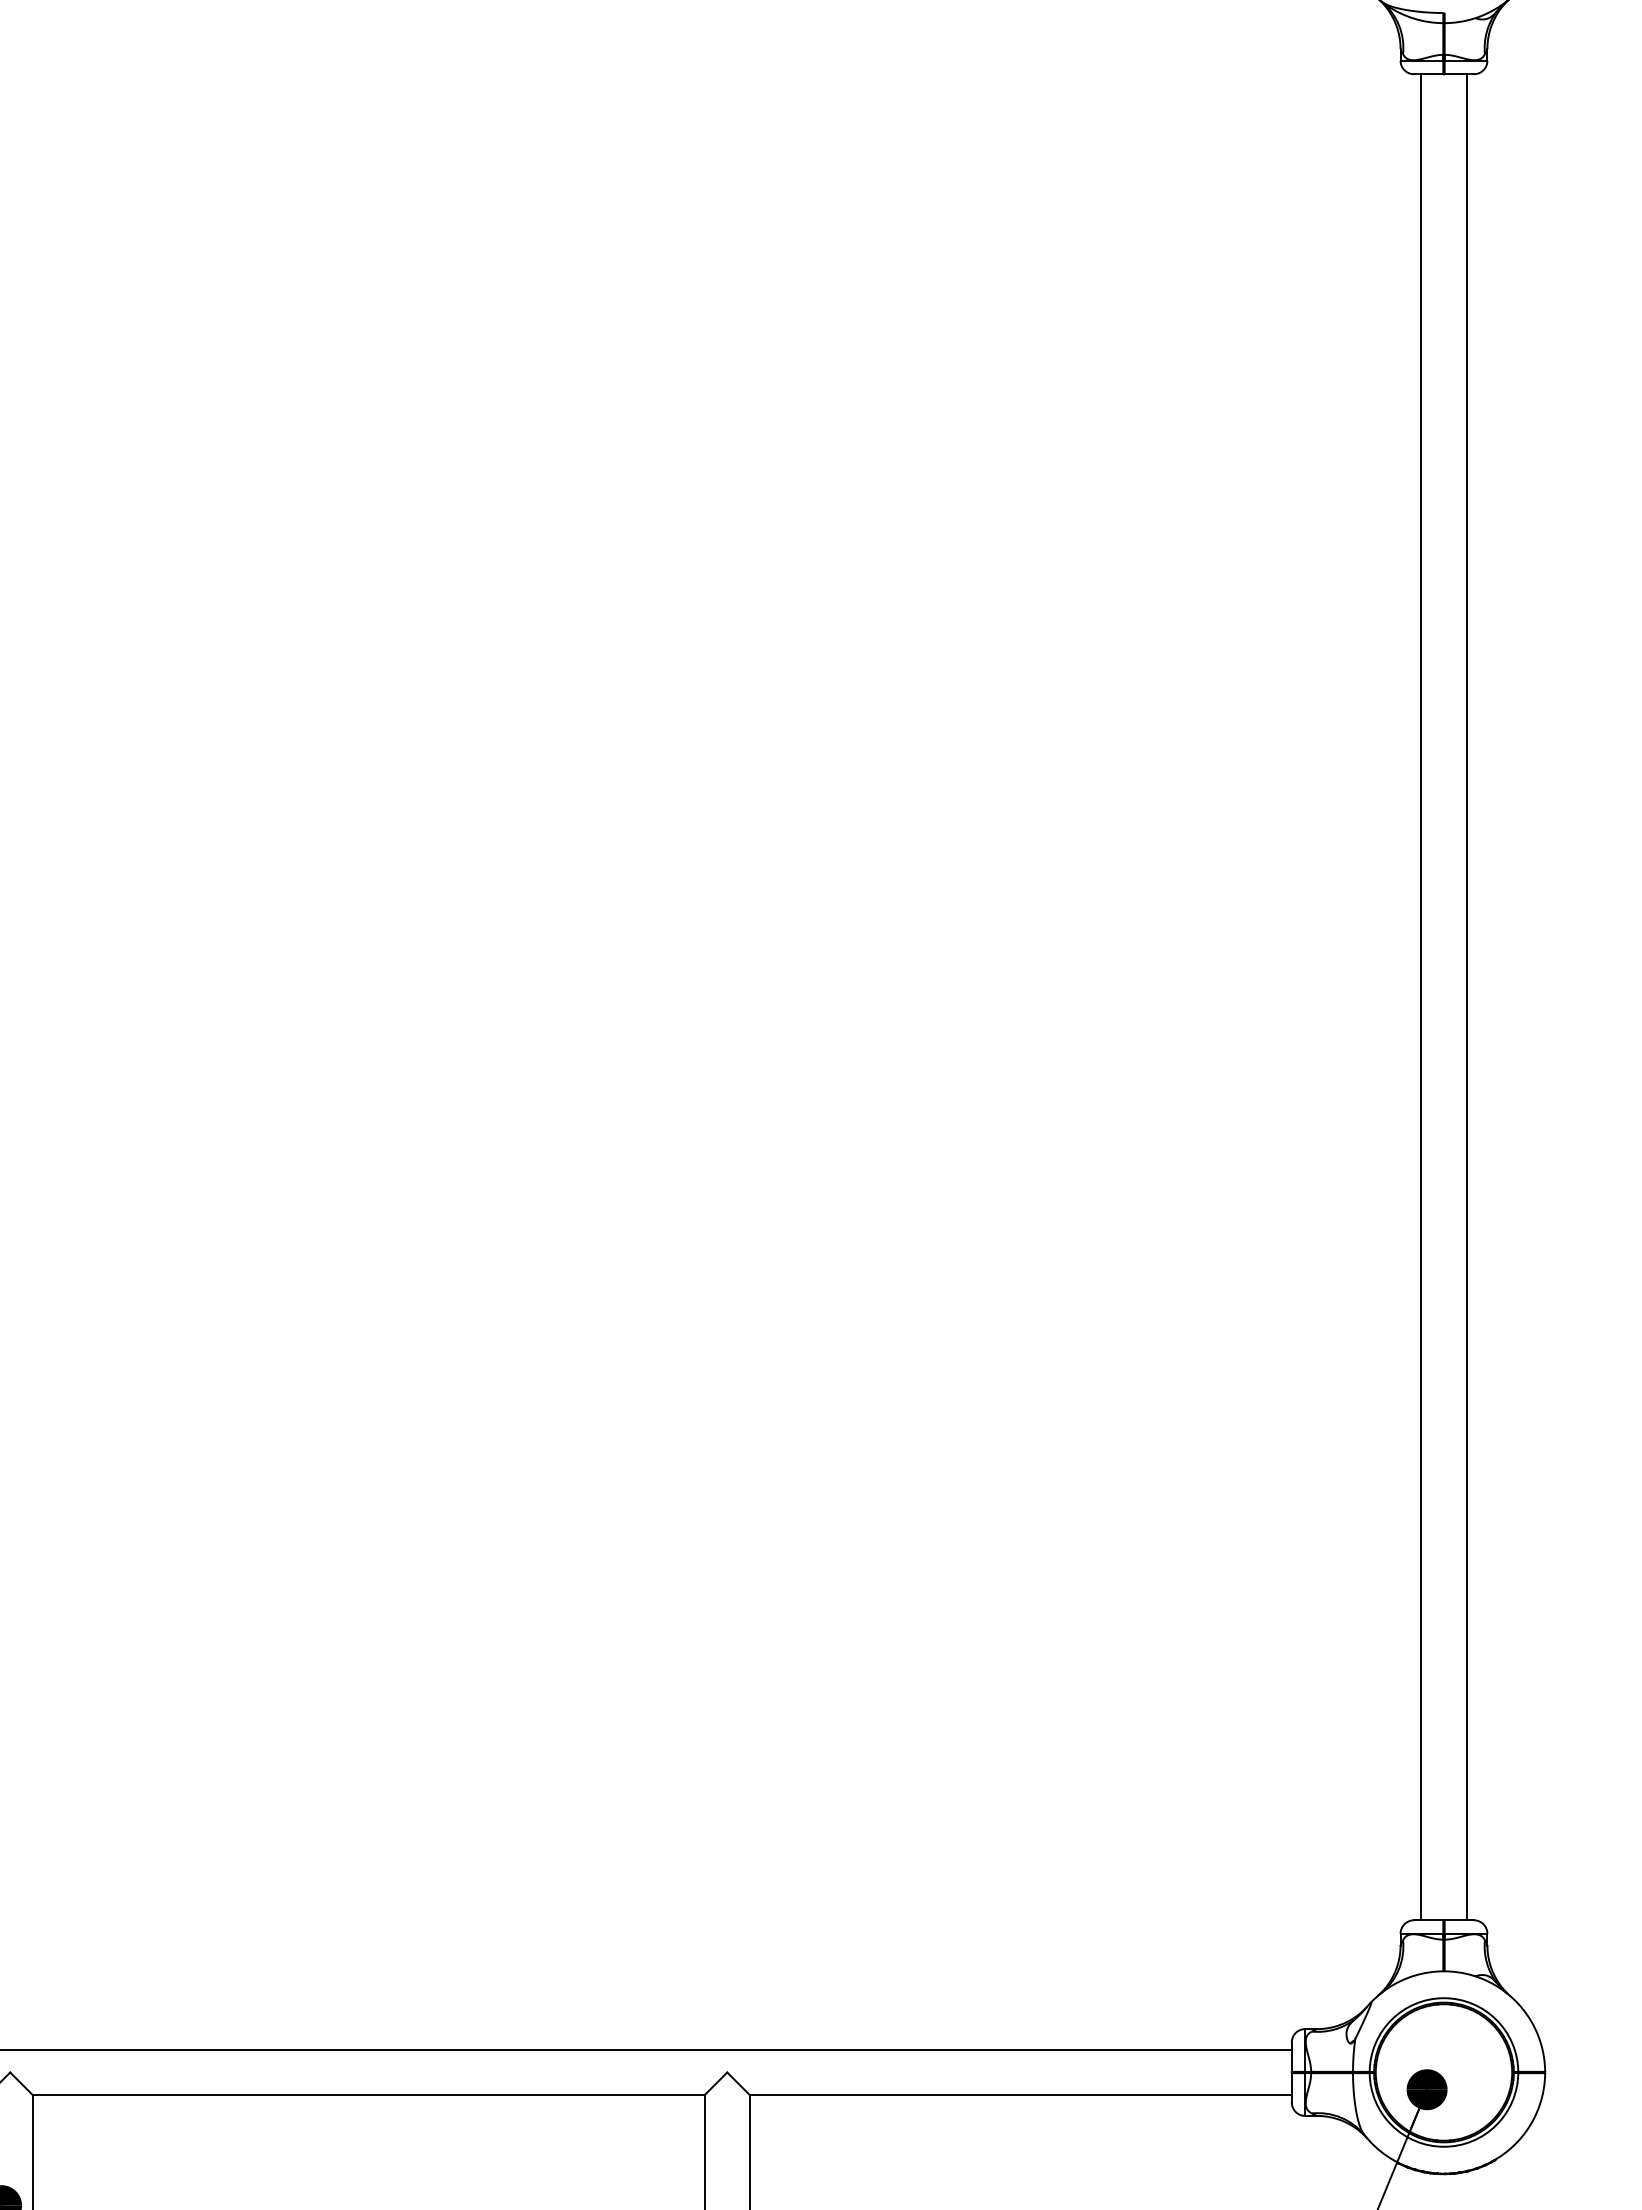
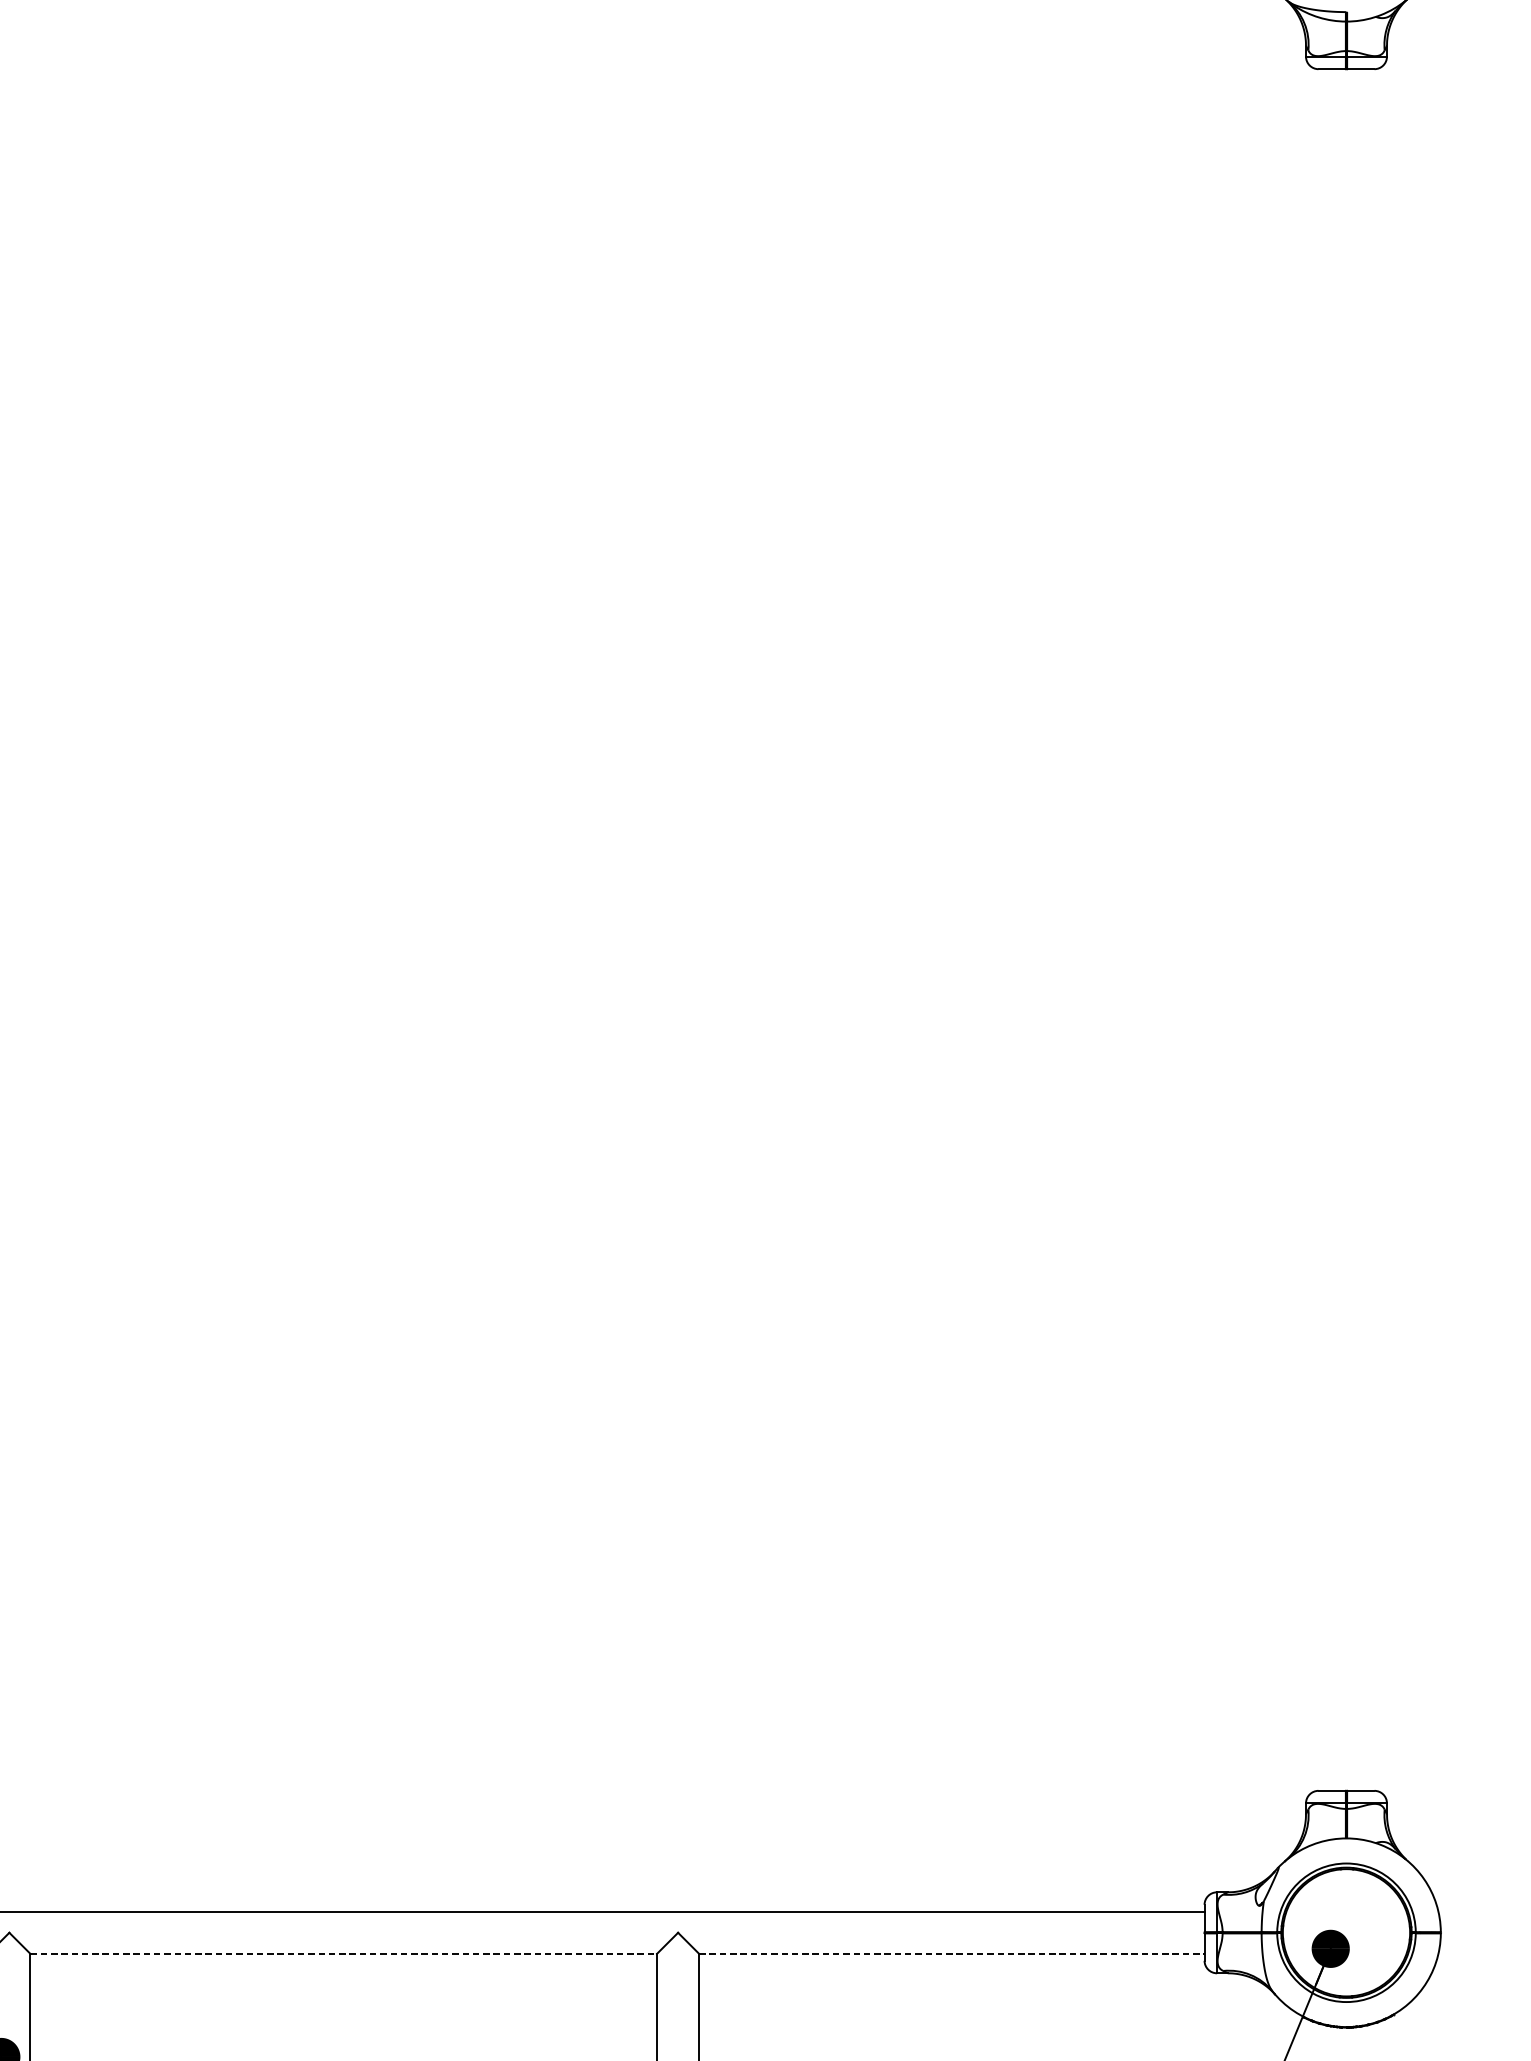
line: (1421, 997) -> (1325, 930), removed
line: (1466, 997) -> (1367, 930), removed
line: (368, 2095) -> (343, 1954), solid -> dashed
line: (1020, 2095) -> (951, 1954), solid -> dashed

